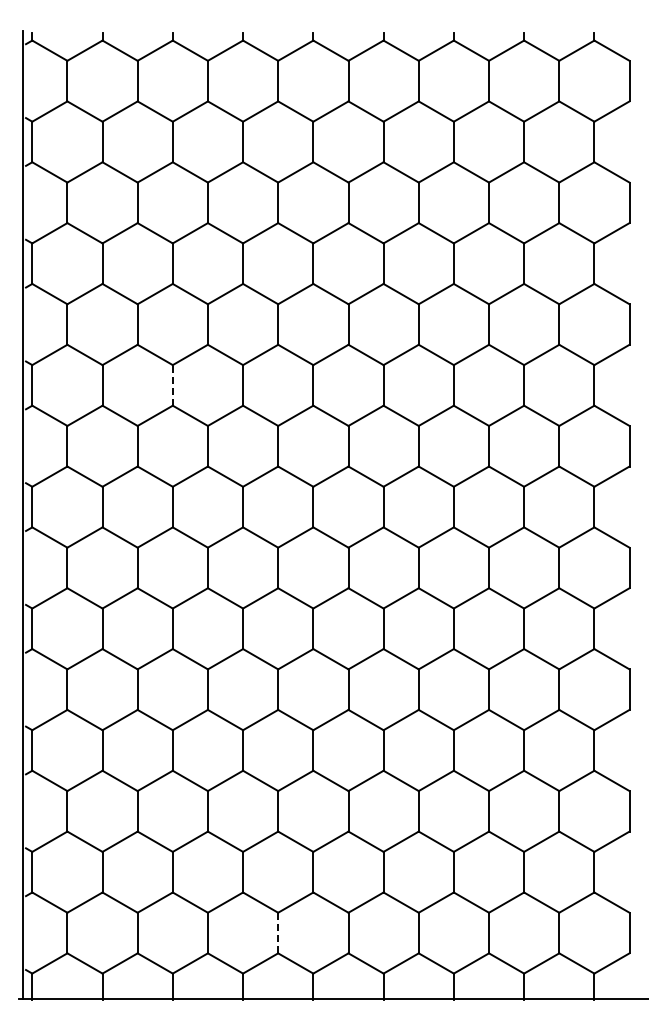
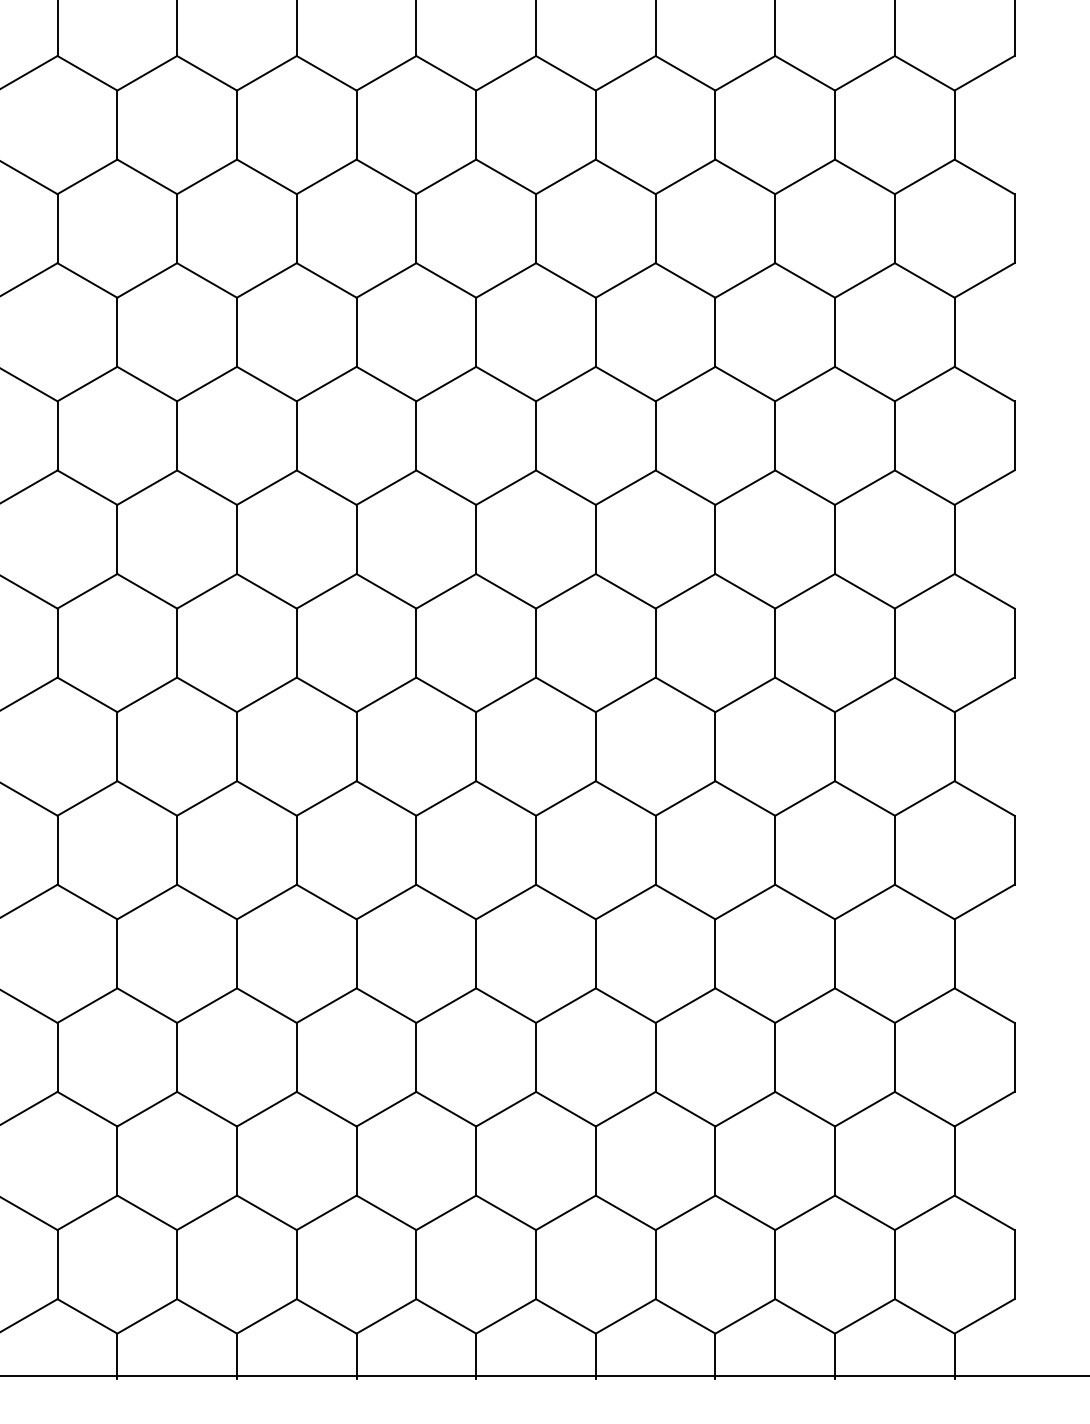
line: (172, 384) -> (236, 330), dashed -> solid
line: (278, 932) -> (416, 1263), dashed -> solid

